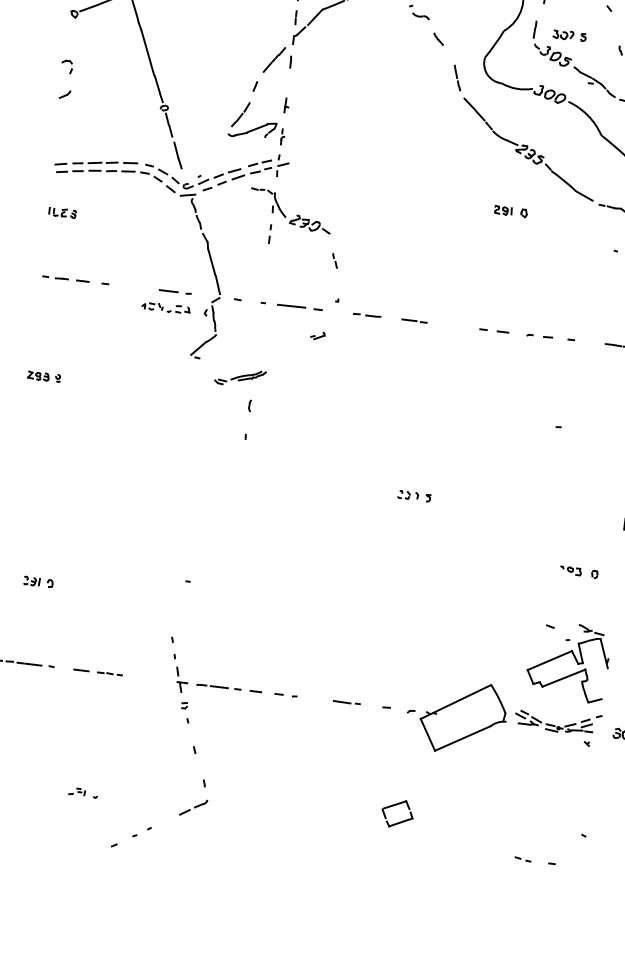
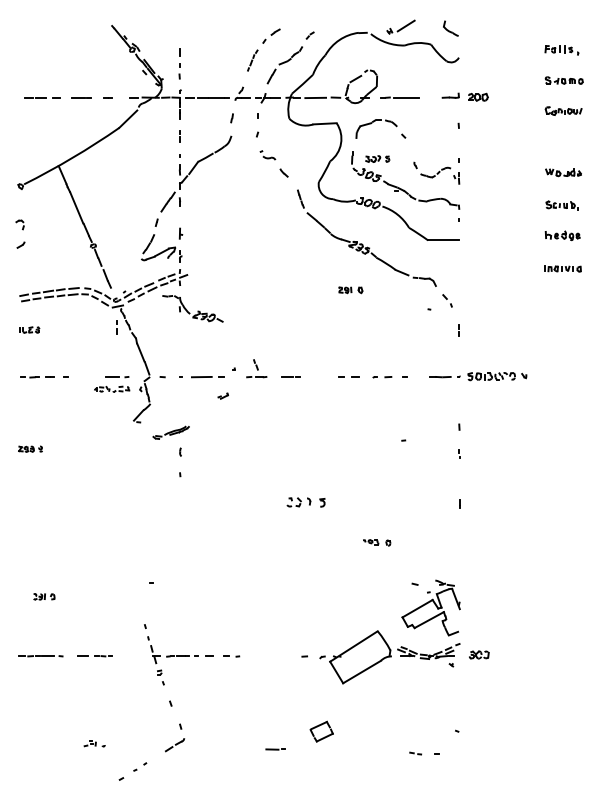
line: (269, 235) -> (116, 328), moved
part: (334, 260) -> (255, 364), moved
part: (414, 496) -> (306, 502), size x1.6
part: (579, 571) -> (377, 542), moved
line: (346, 702) -> (275, 749), moved

